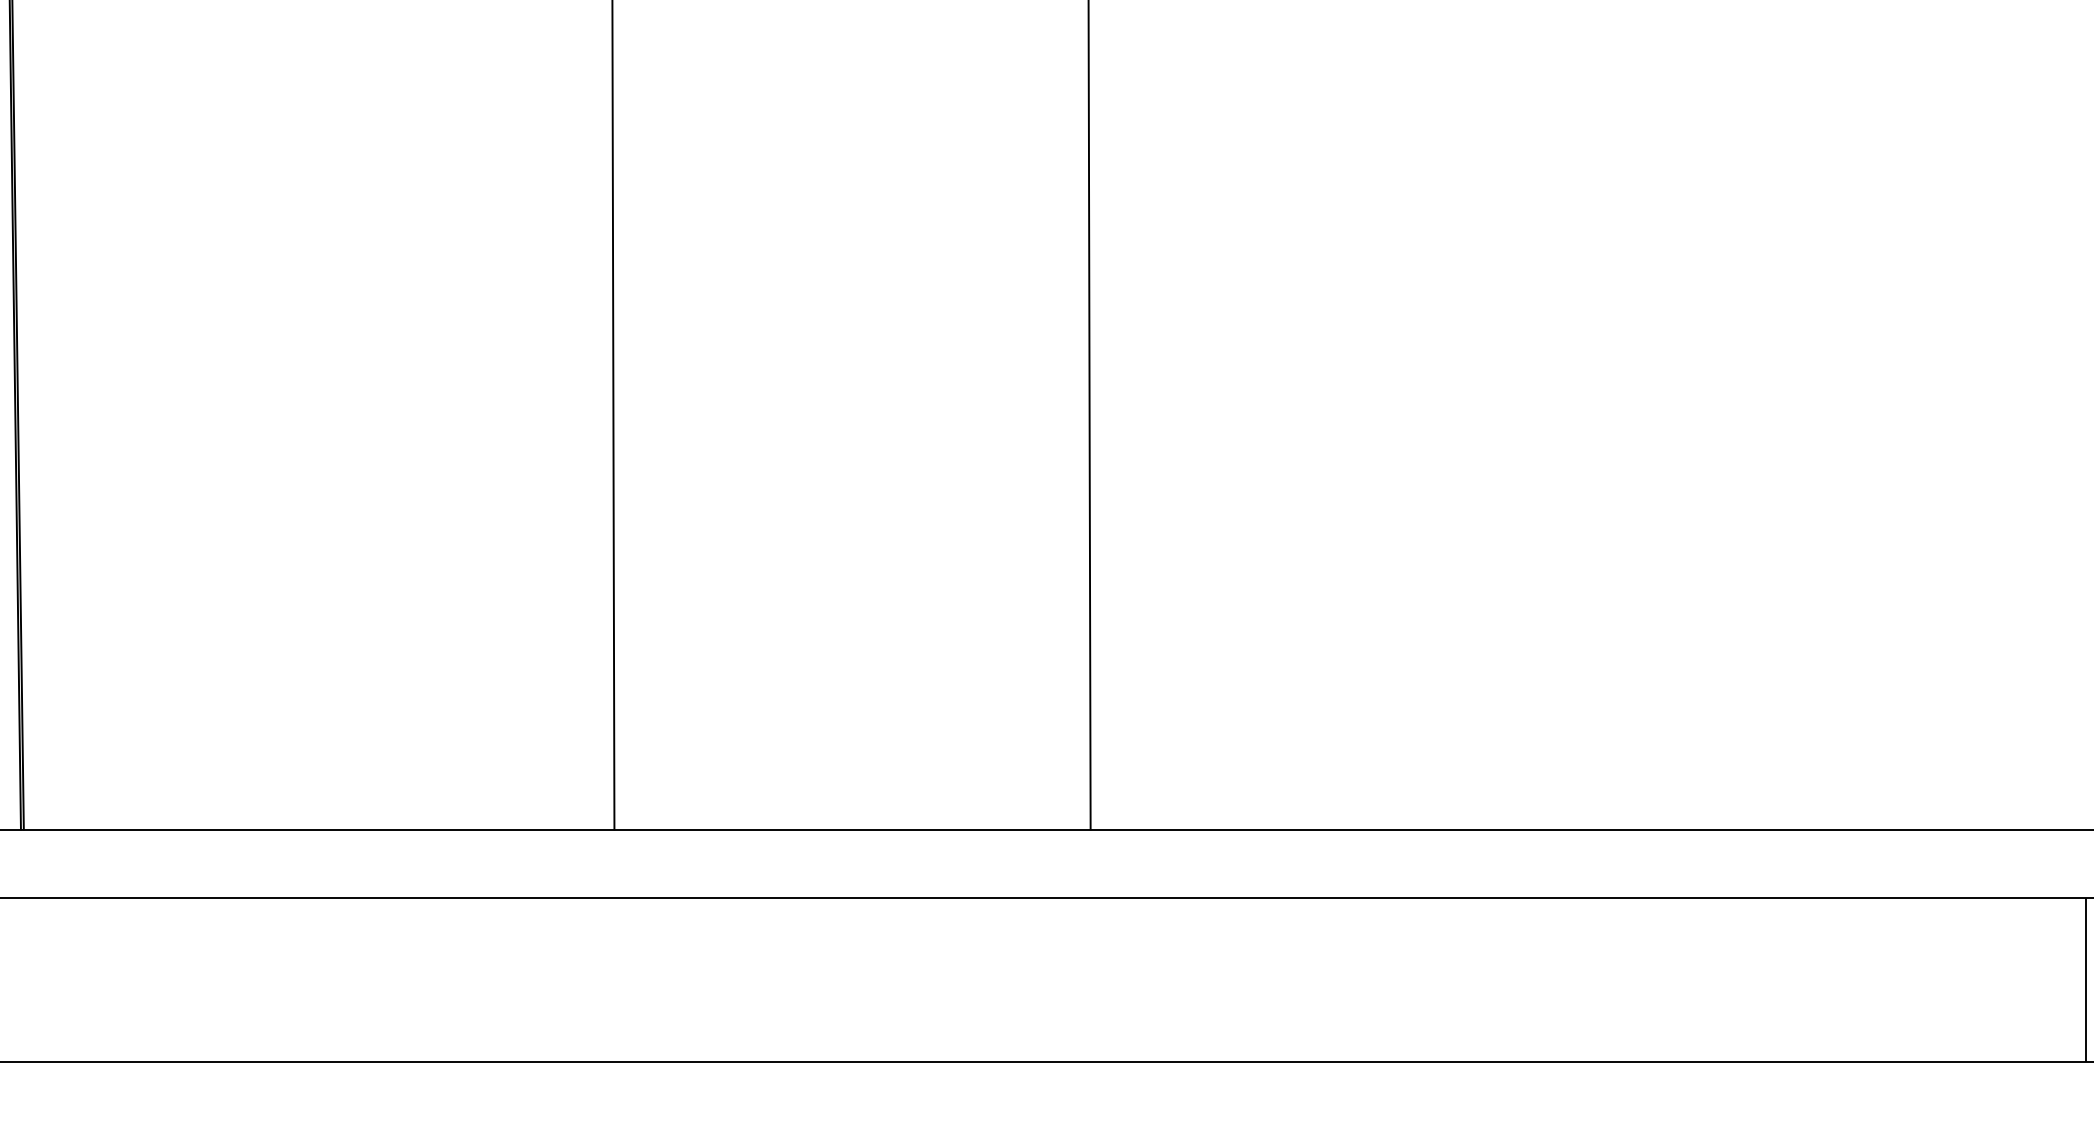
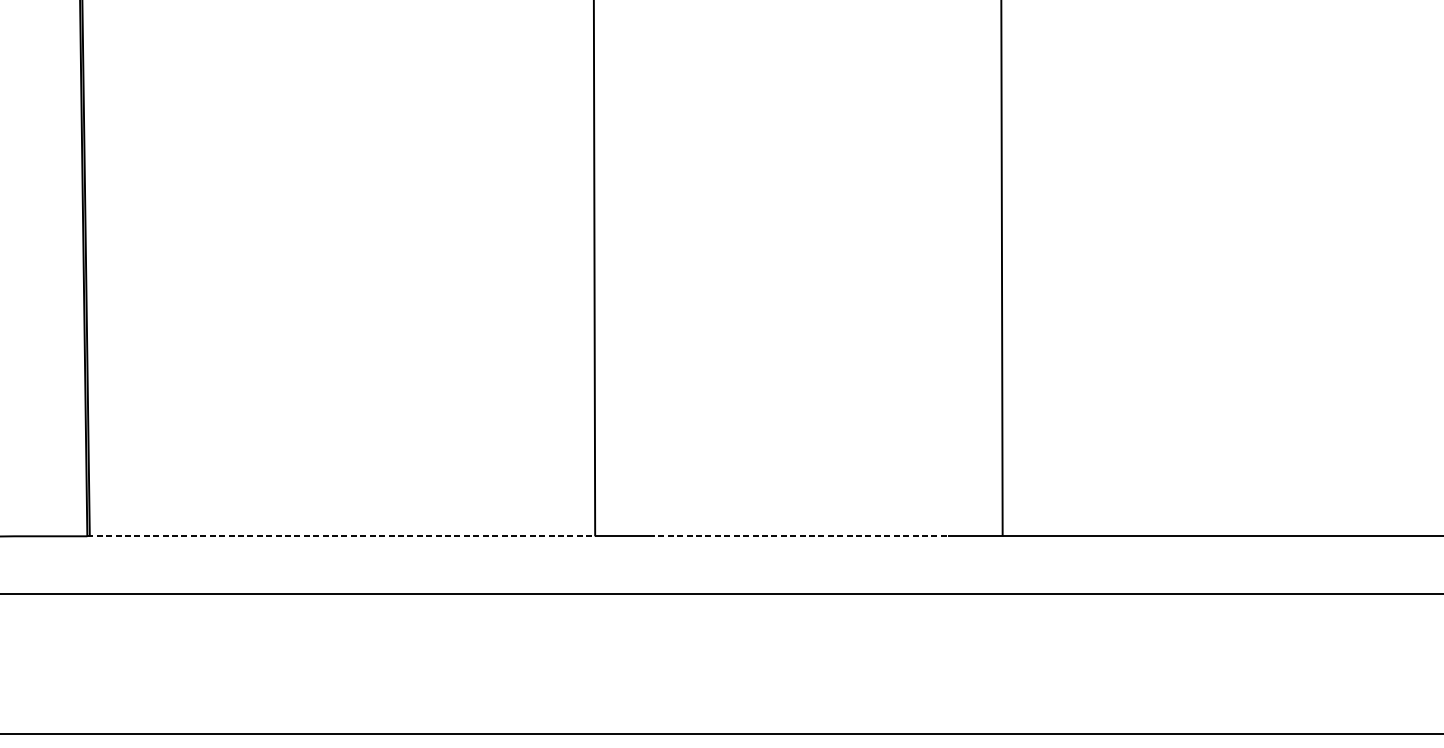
line: (317, 830) -> (341, 536), solid -> dashed
line: (852, 830) -> (798, 536), solid -> dashed

